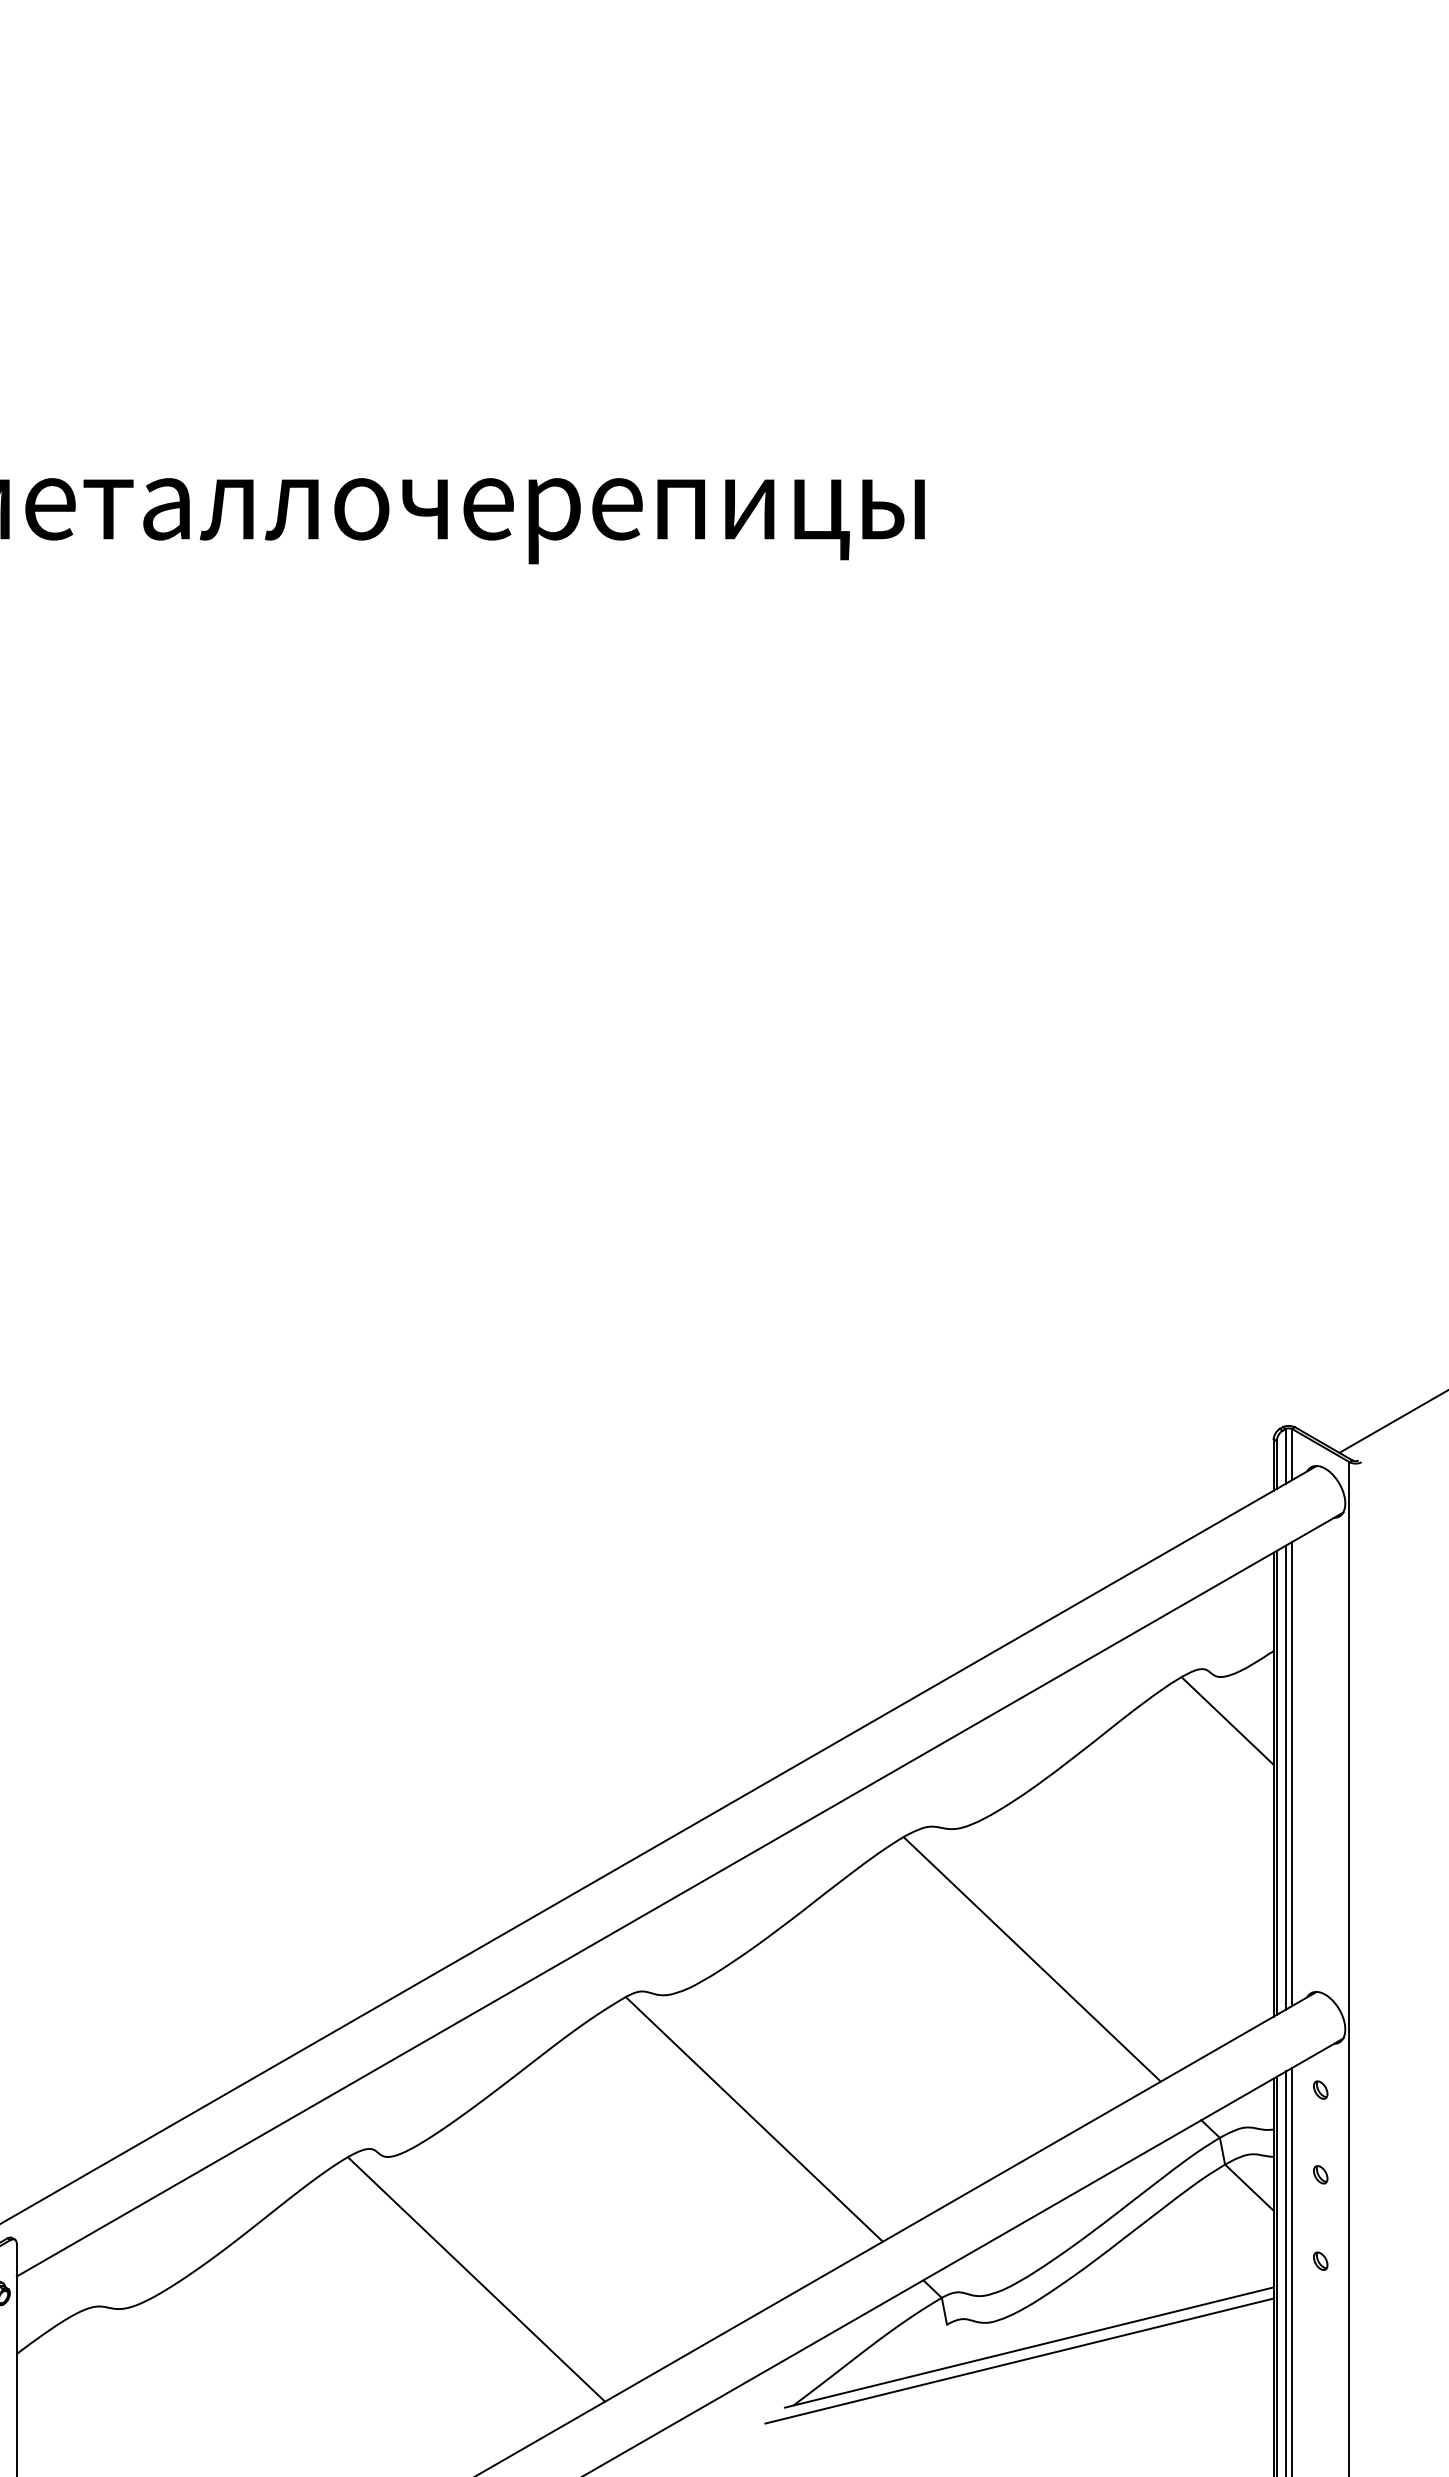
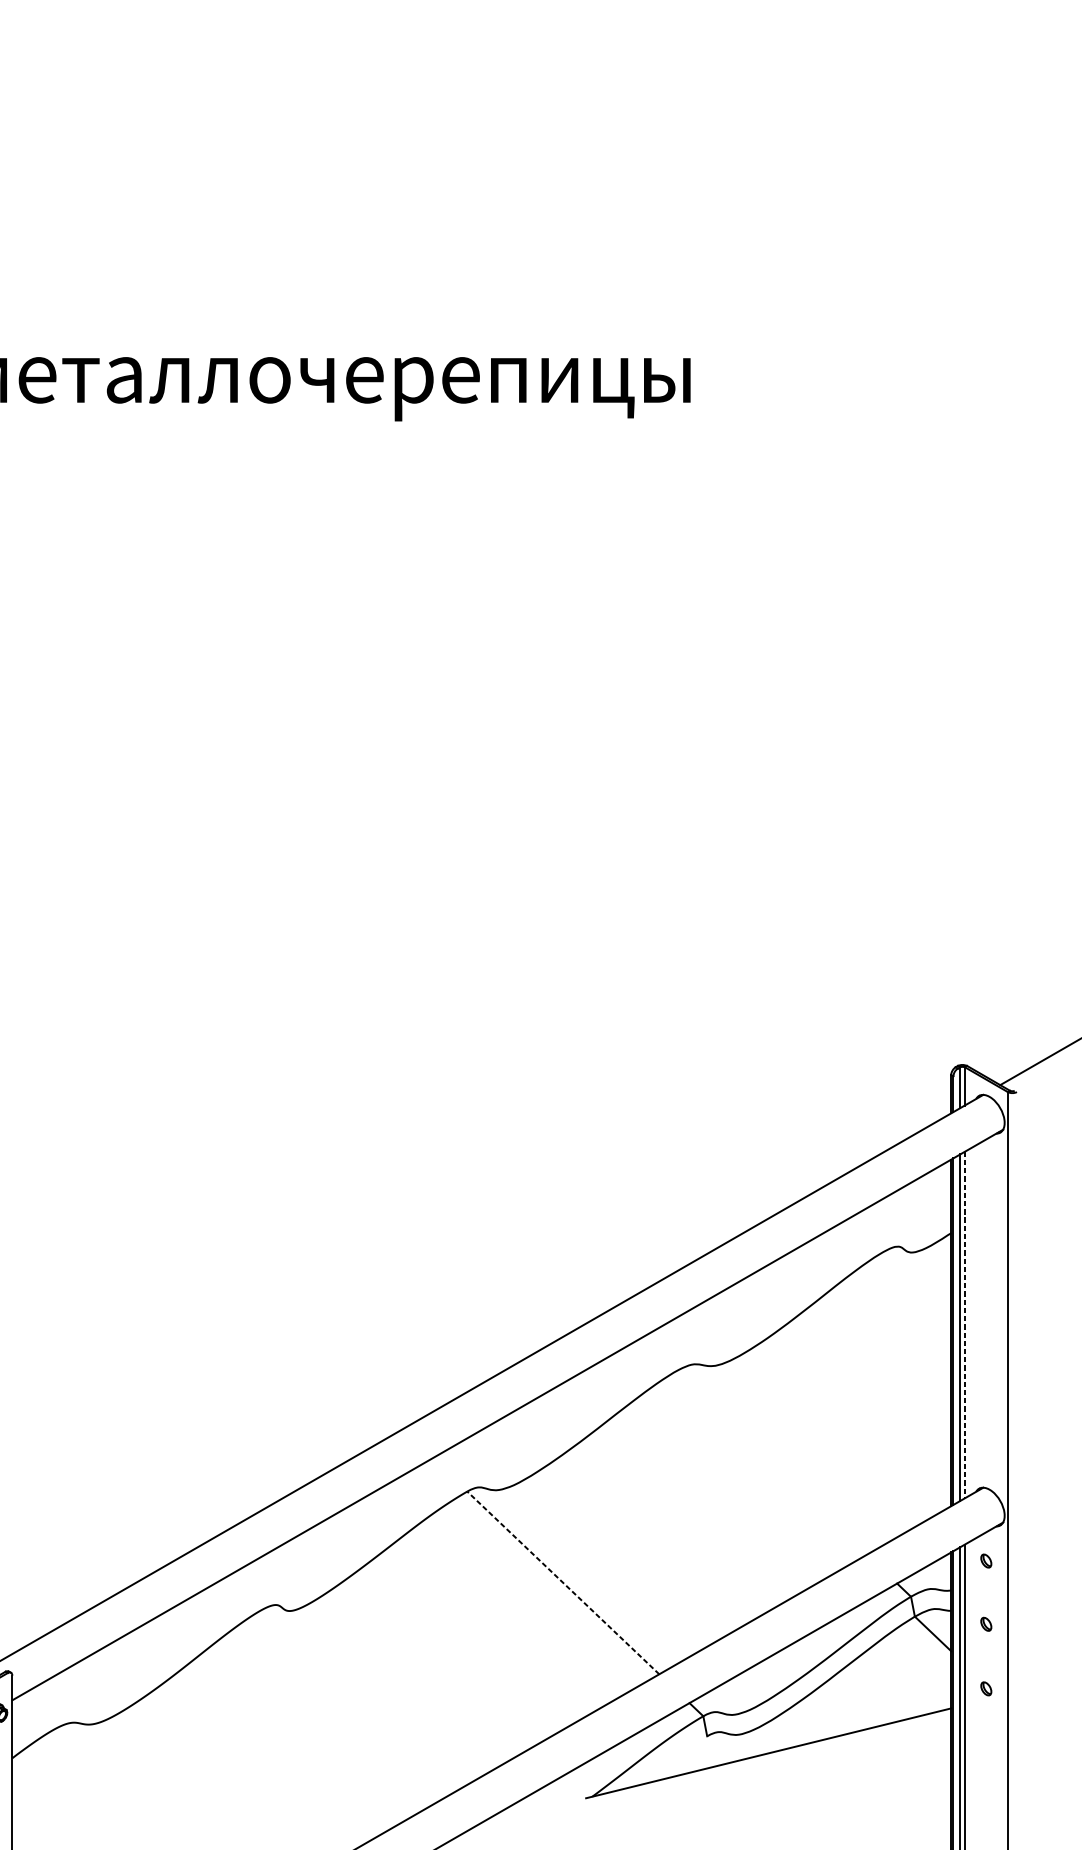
line: (1227, 1720) -> (916, 1285), removed
line: (1291, 1774) -> (964, 1325), solid -> dashed
line: (1031, 1959) -> (770, 1463), removed
line: (753, 2119) -> (562, 1583), solid -> dashed
line: (476, 2279) -> (355, 1702), removed
line: (1019, 2360) -> (761, 1763), removed

